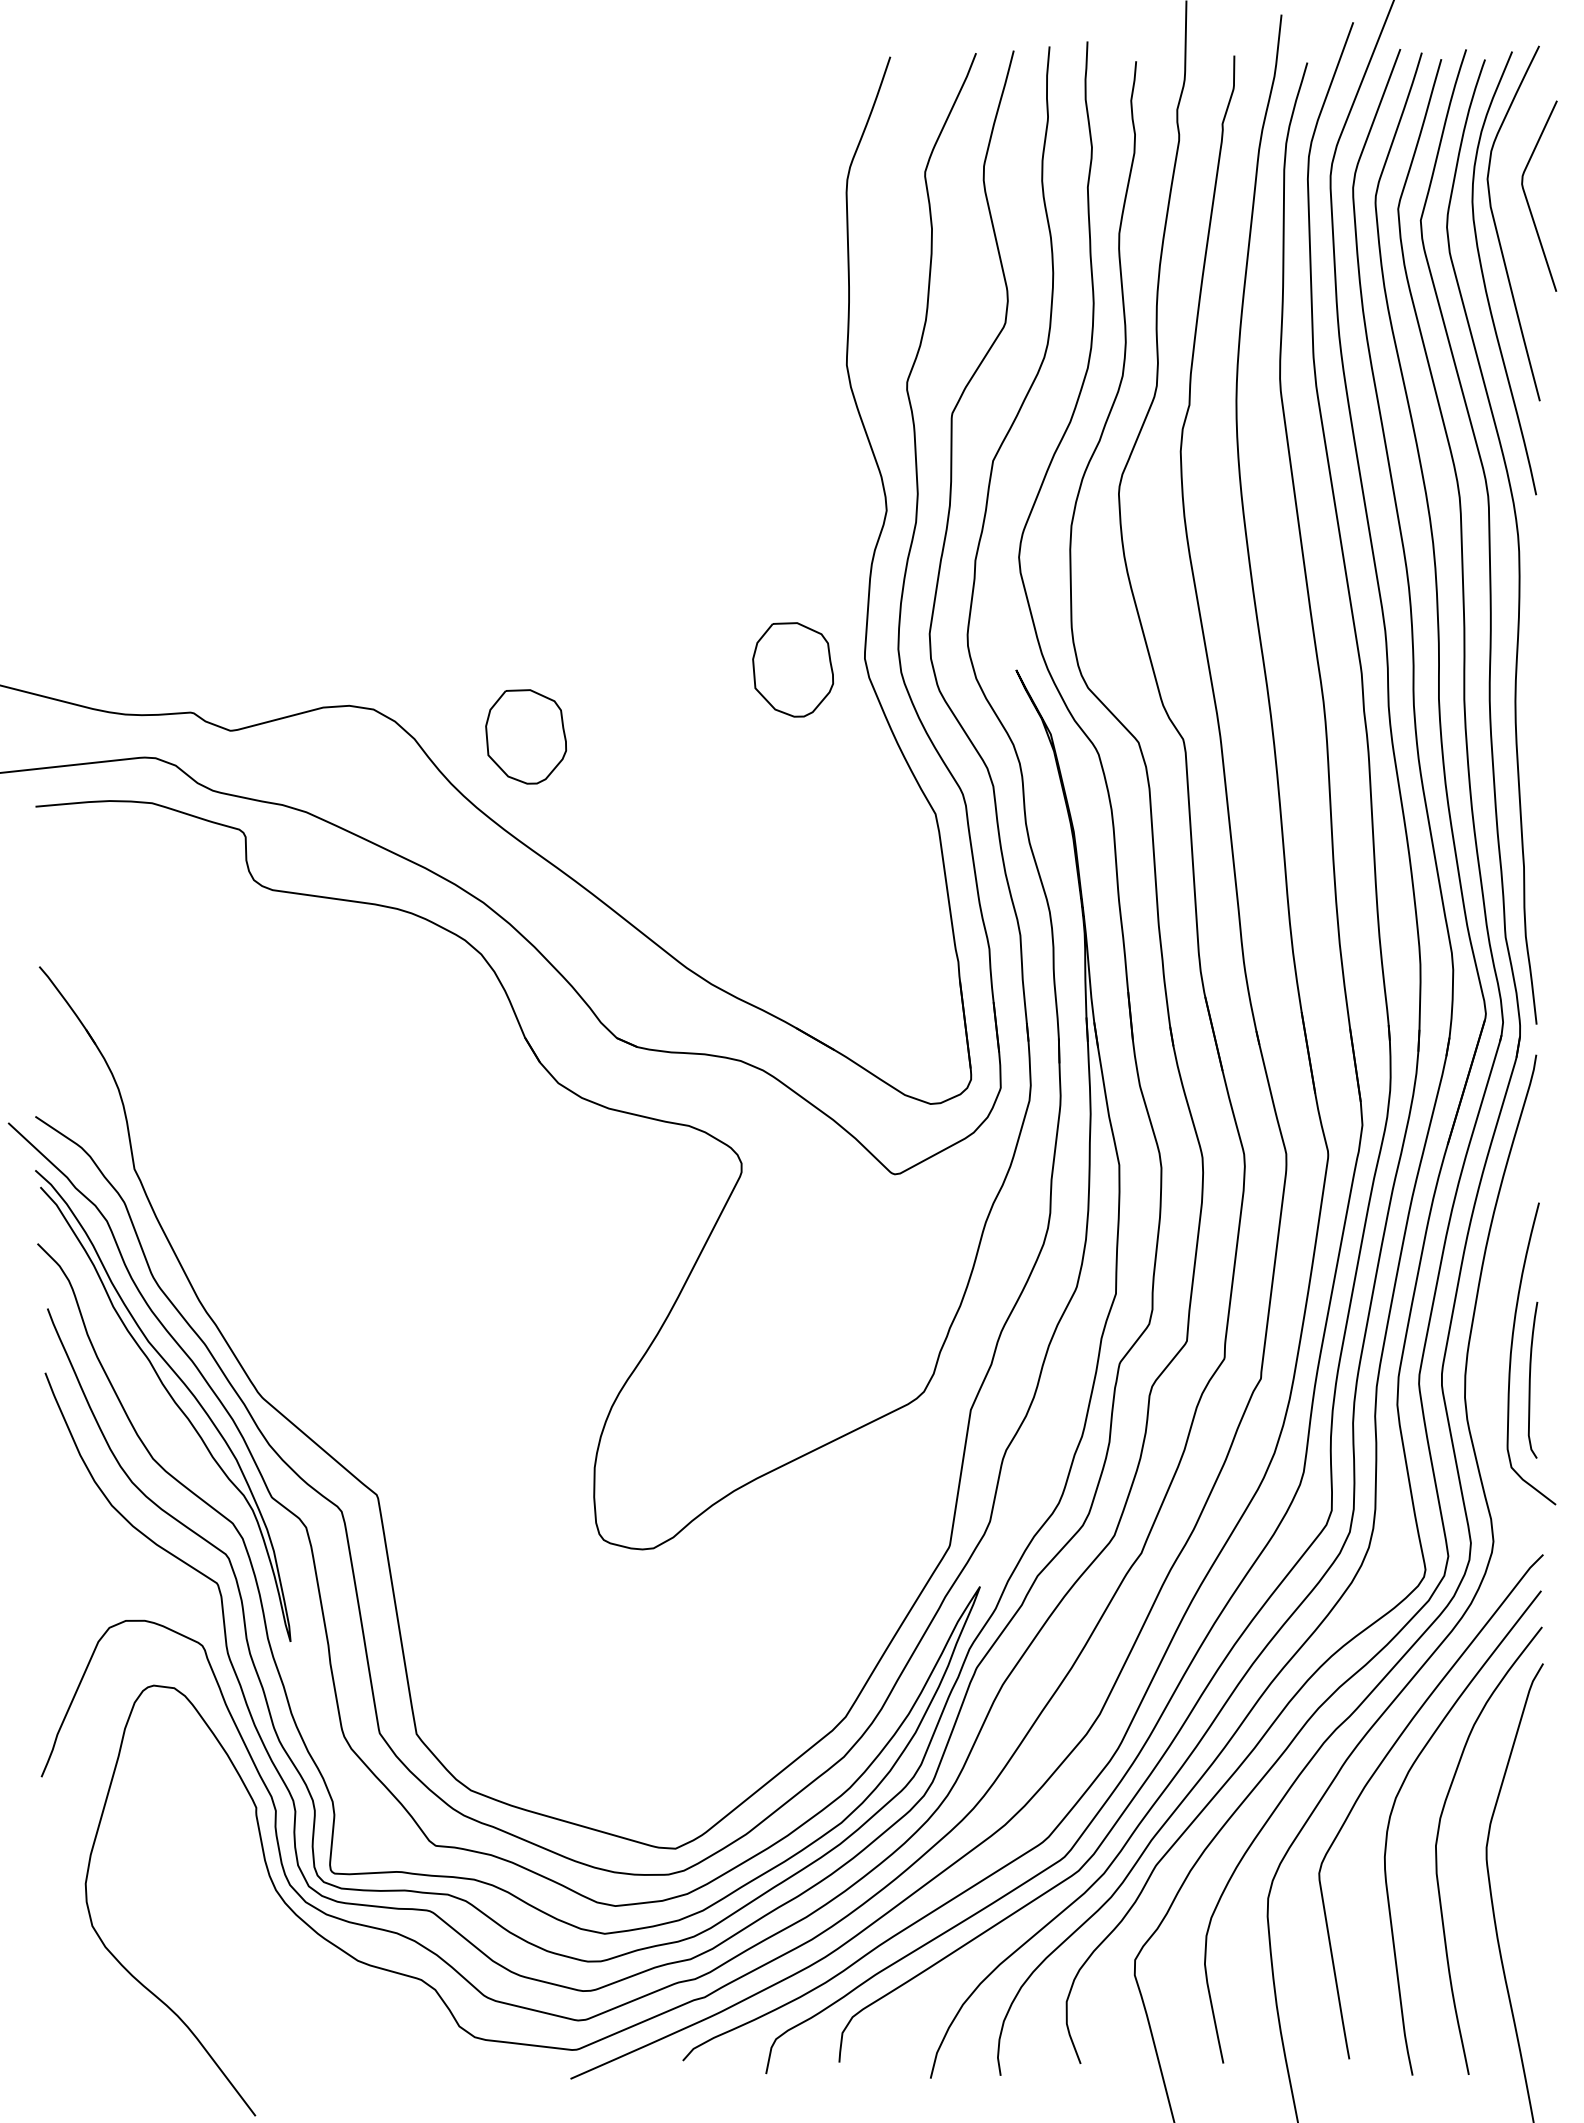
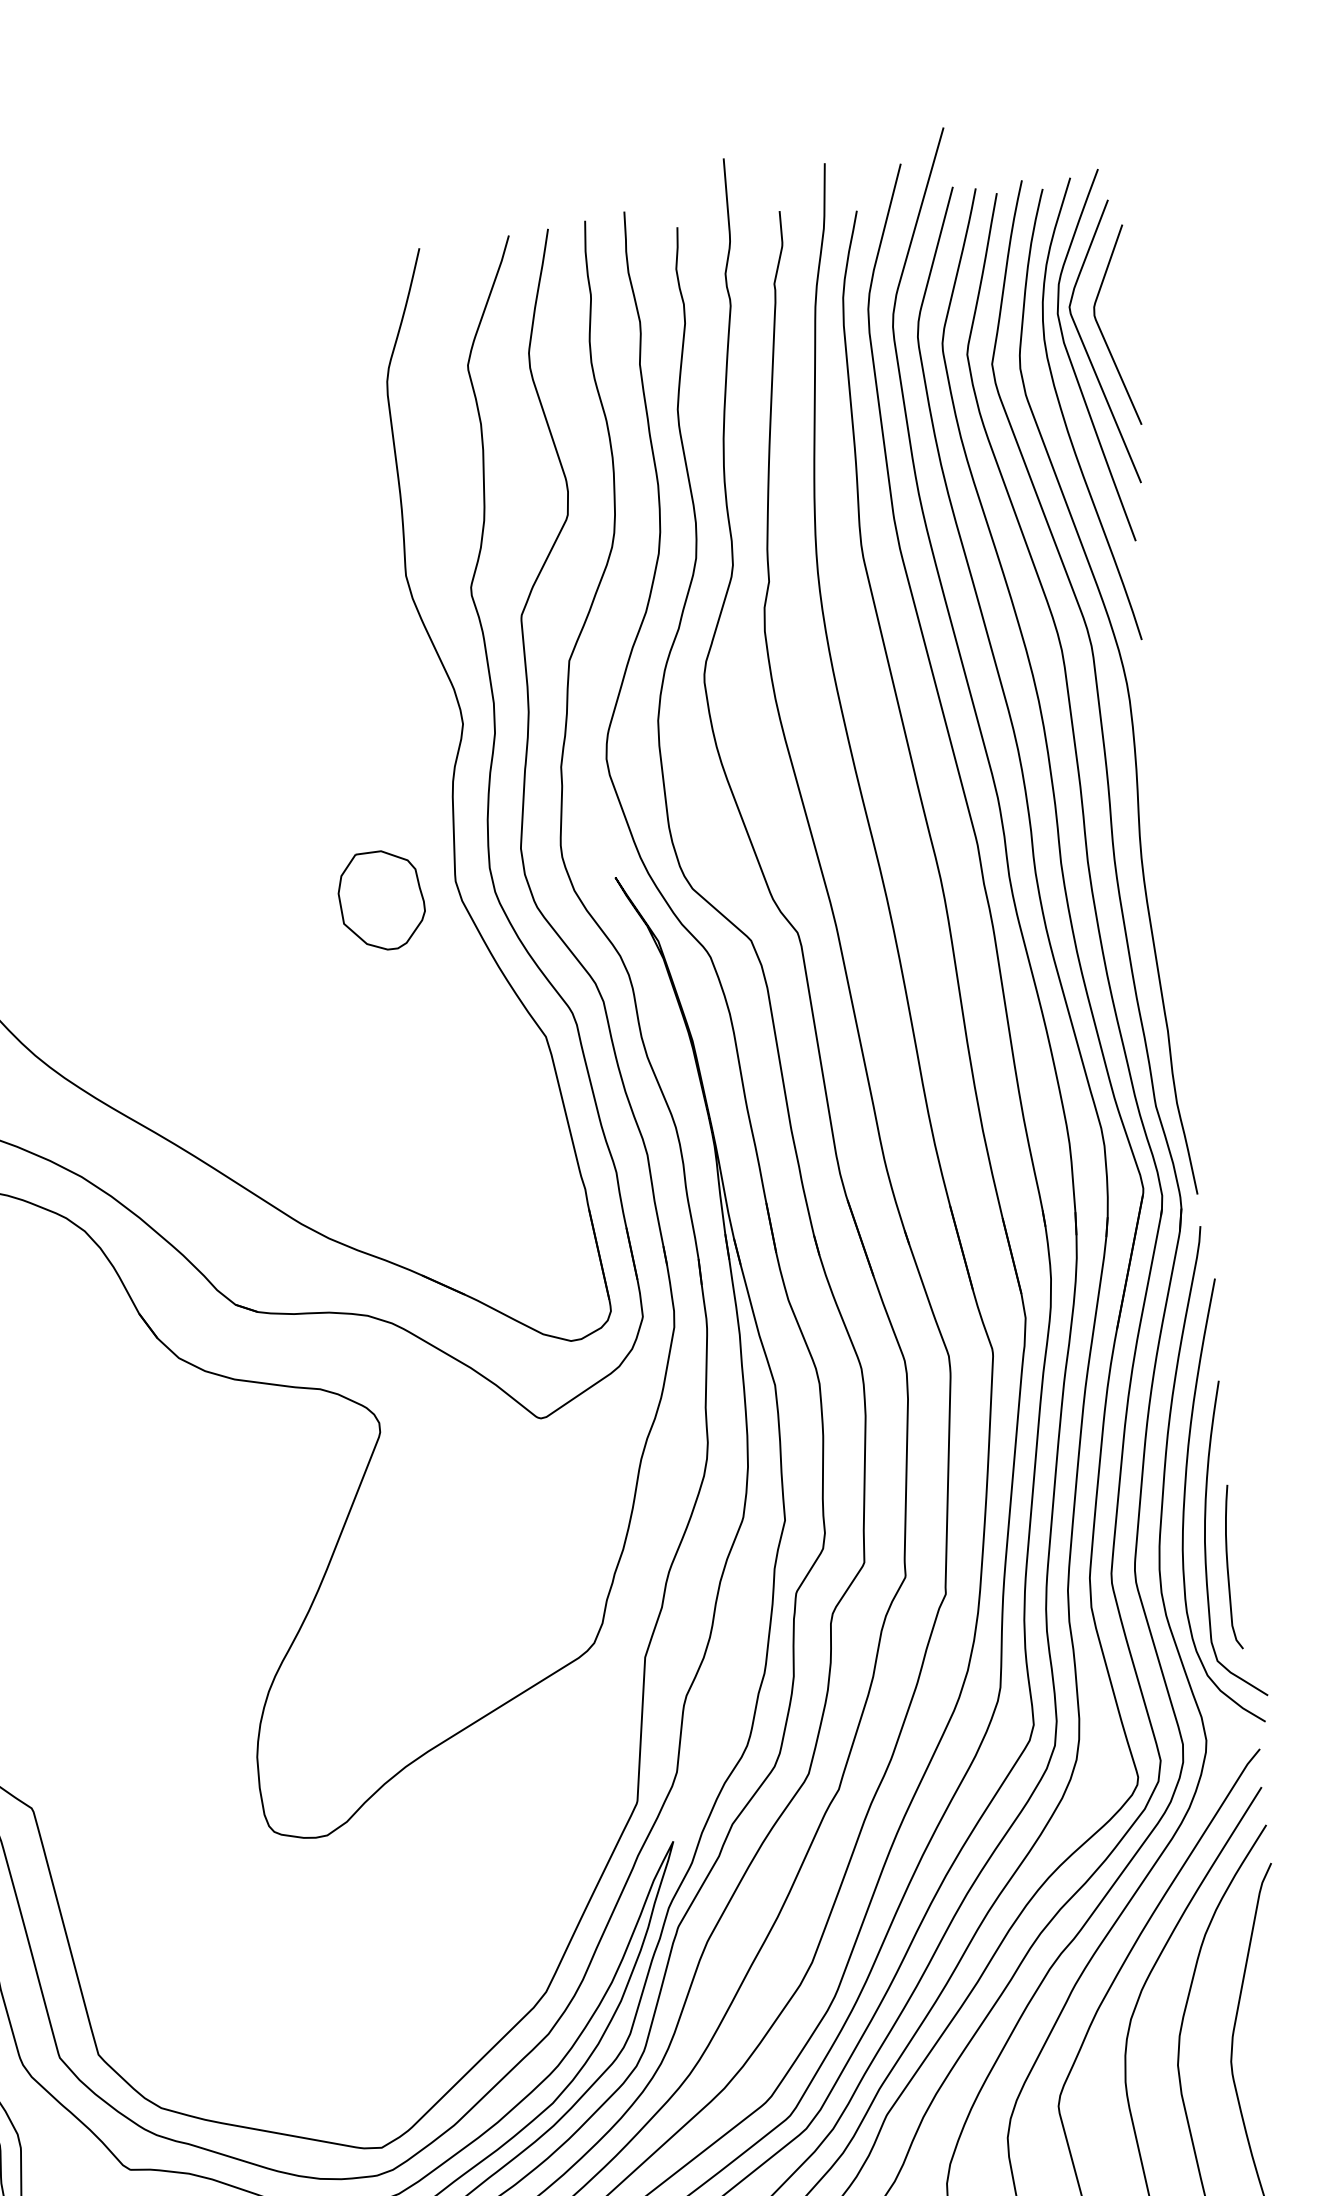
curve: (1511, 214) -> (1086, 348), added
part: (526, 736) -> (109, 998), removed
curve: (1496, 1312) -> (1185, 1500), added

